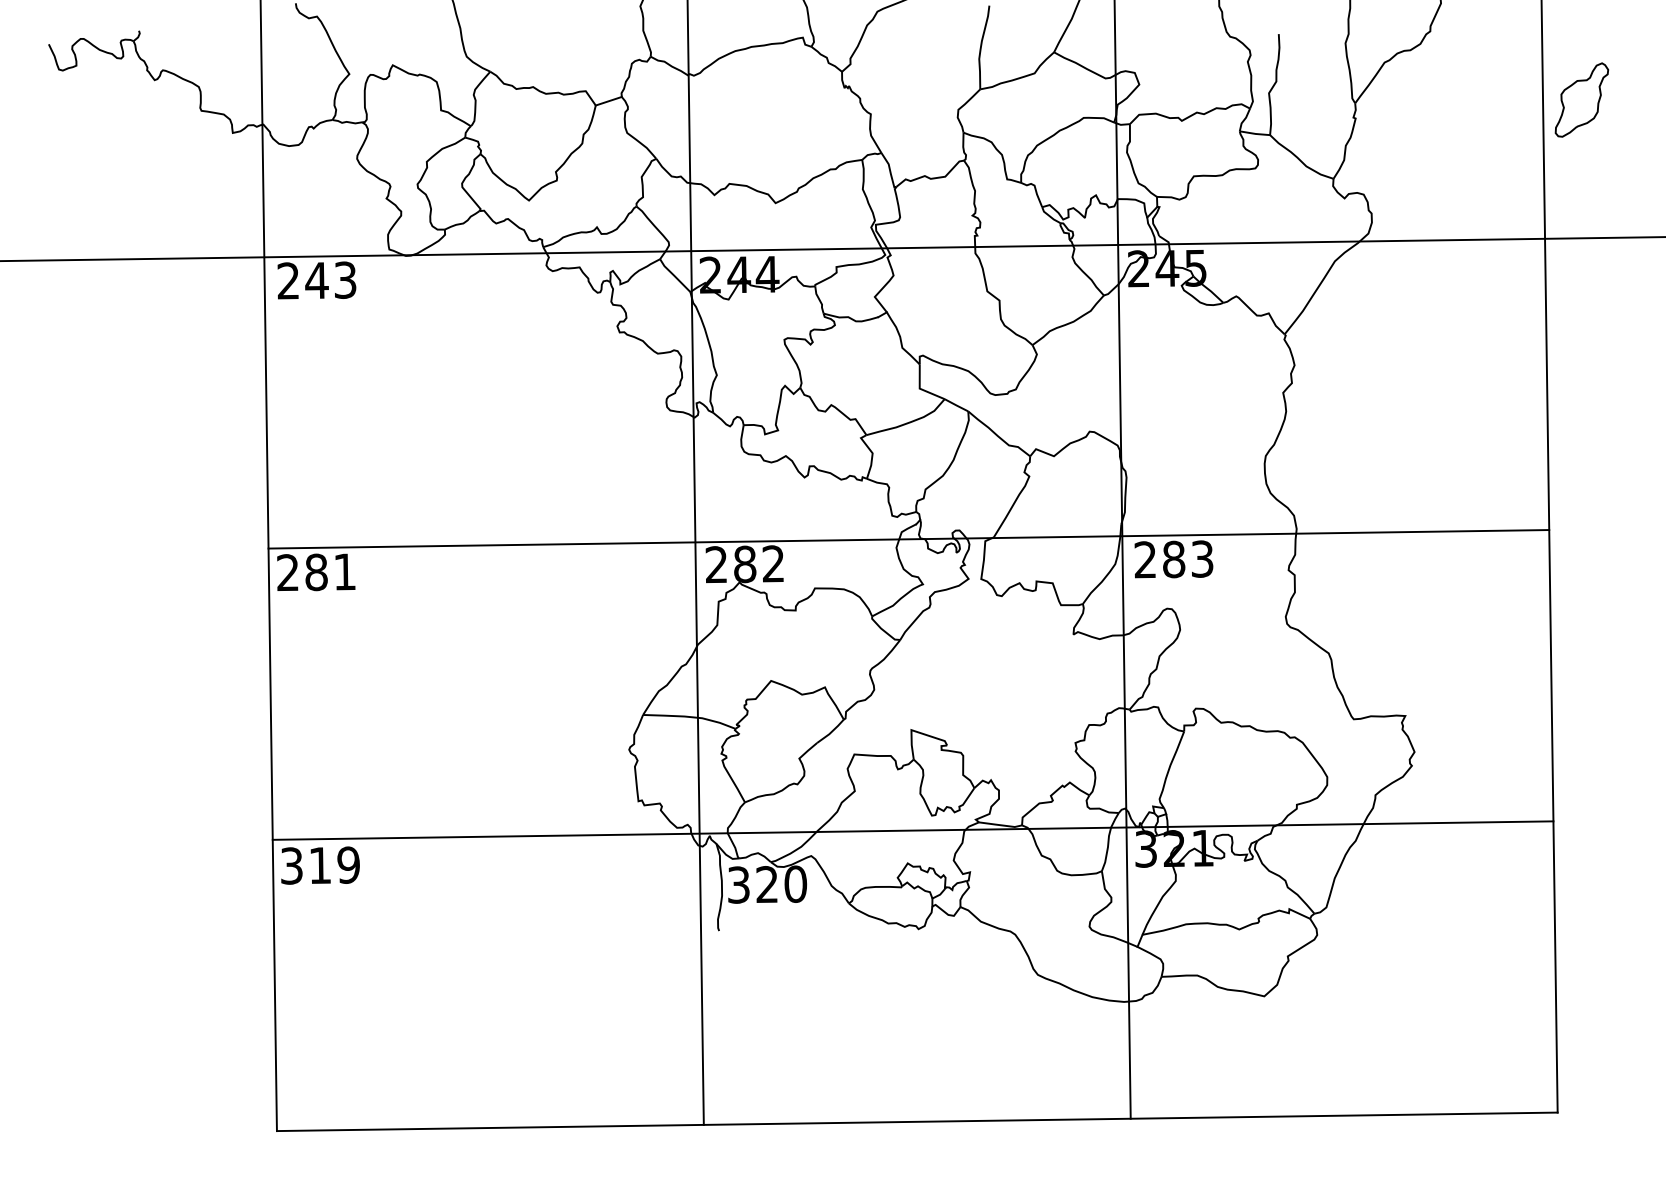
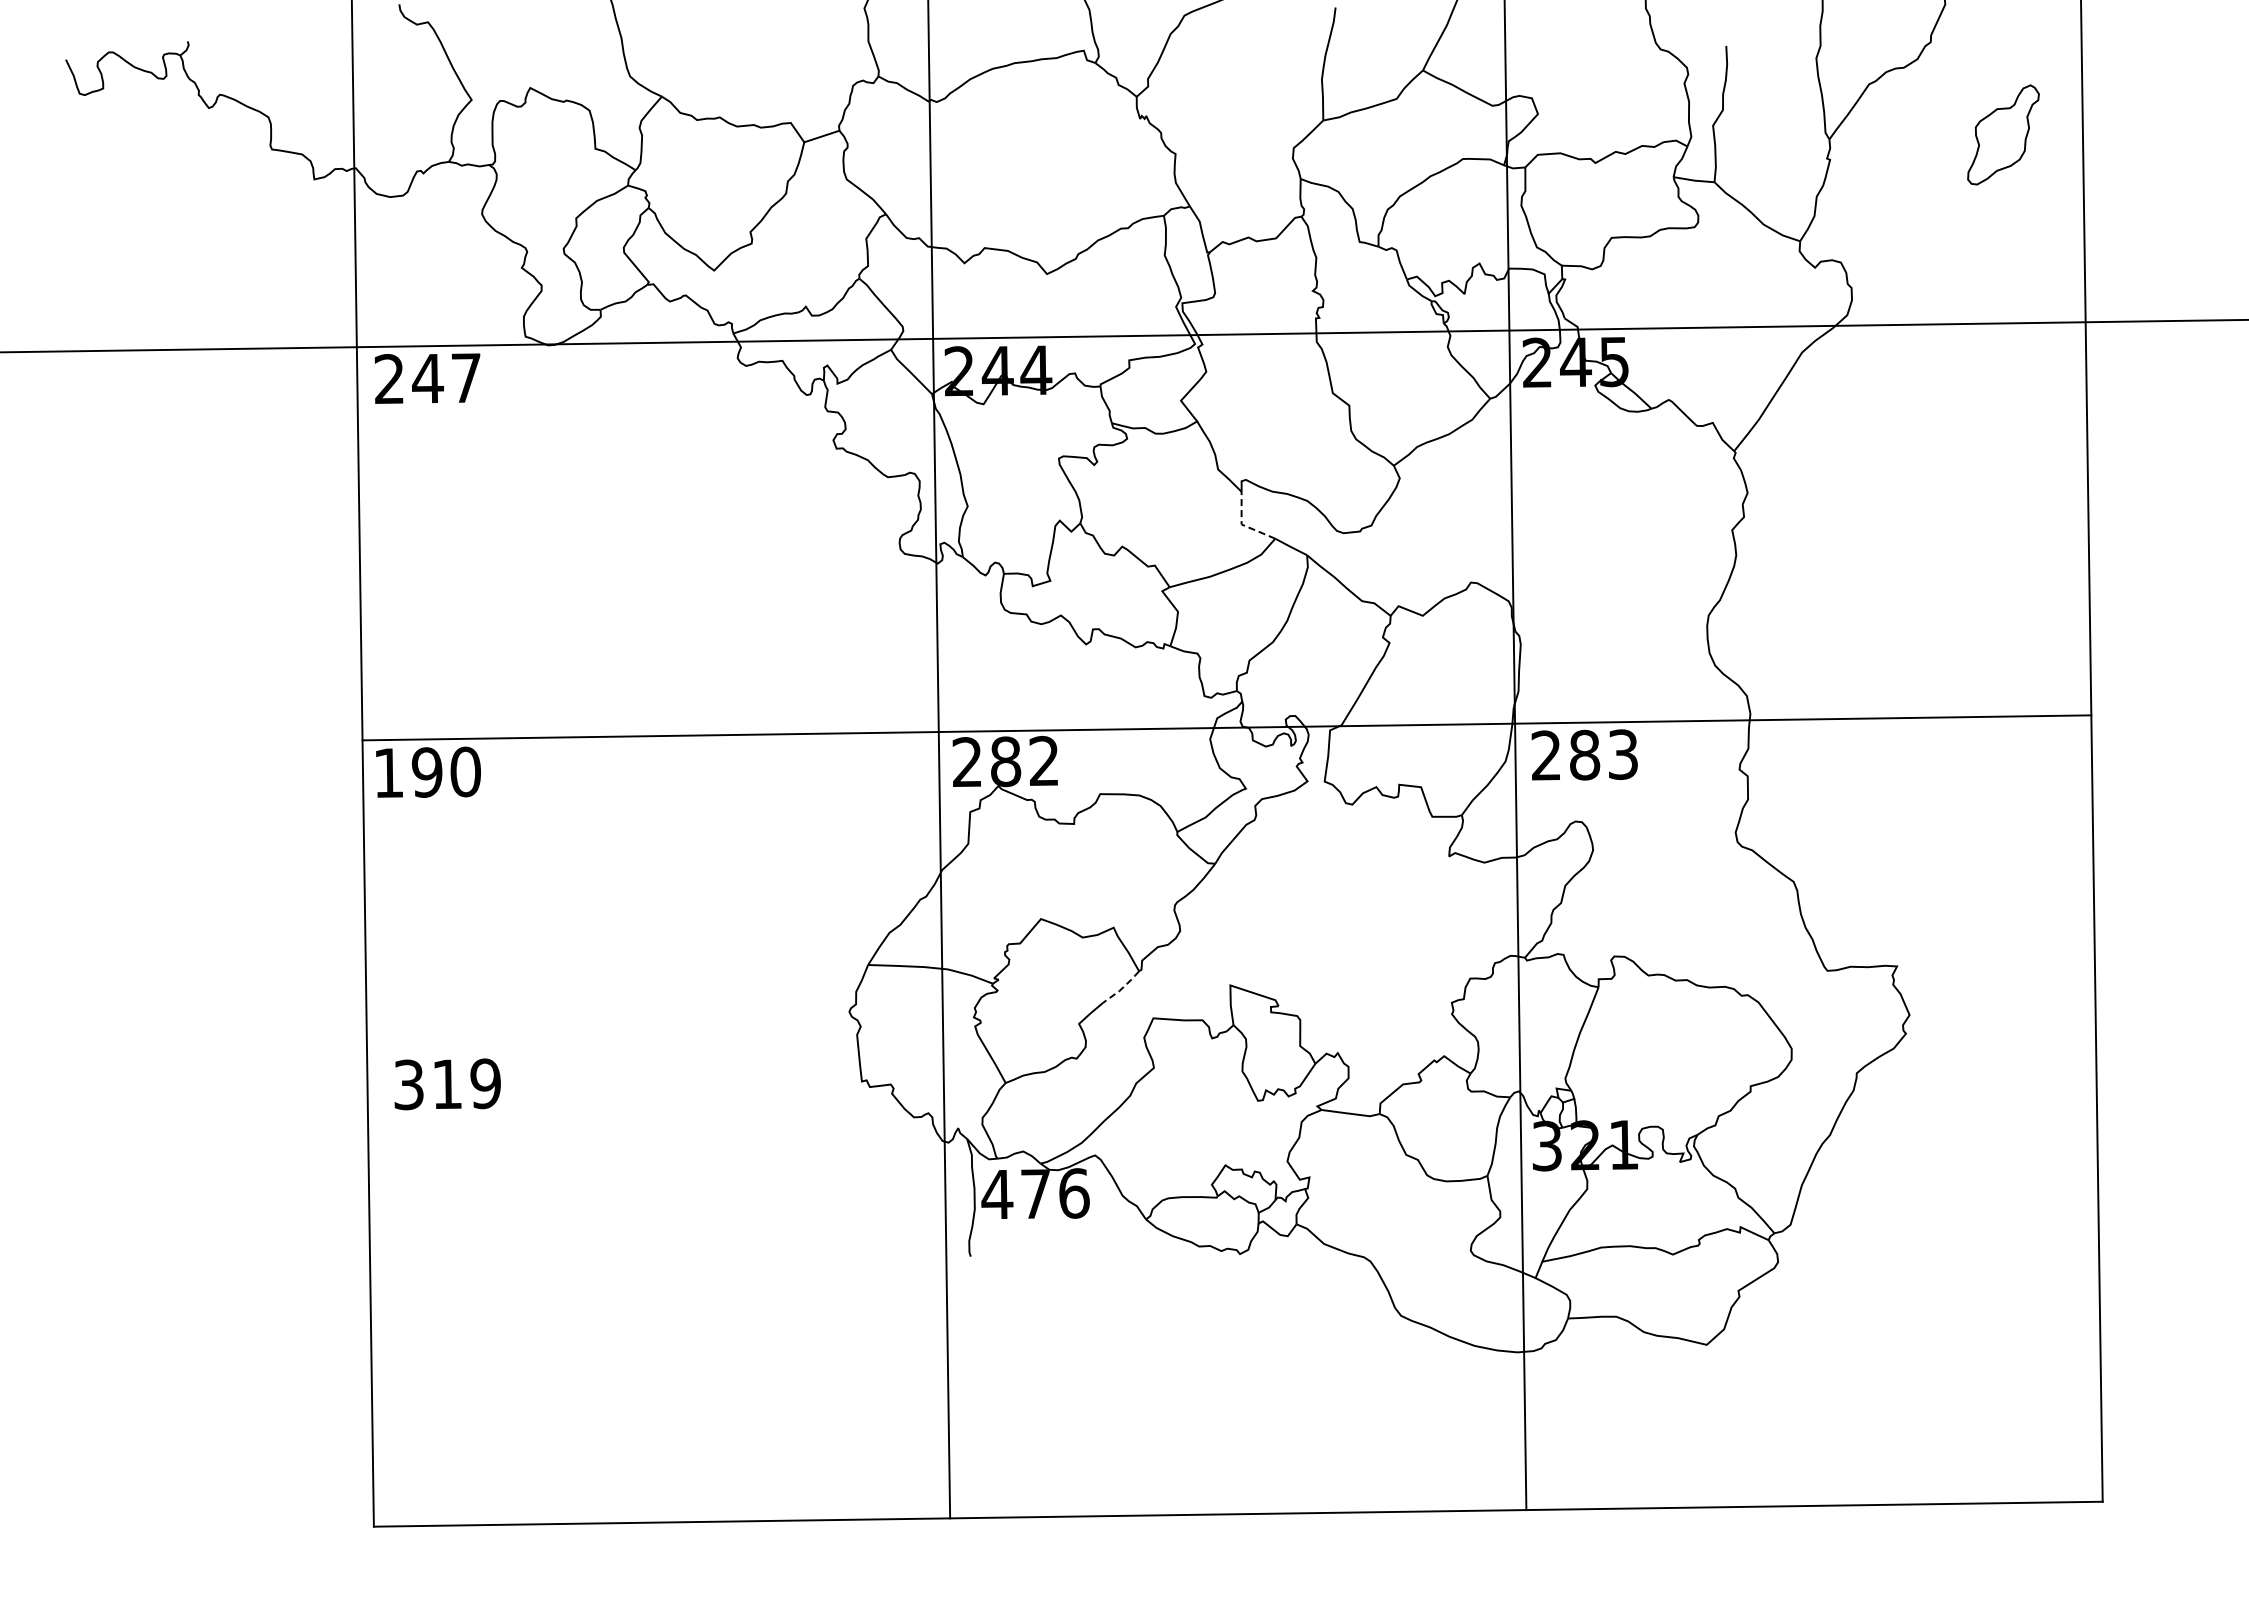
part: (1581, 99) -> (2003, 134), moved
text: (345, 279) -> (466, 377), 243 -> 247
line: (920, 388) -> (1242, 524), solid -> dashed
text: (316, 571) -> (427, 771), 281 -> 190
line: (831, 732) -> (1122, 988), solid -> dashed
line: (913, 830) -> (1232, 1120), removed
text: (320, 865) -> (447, 1084), moved
text: (767, 884) -> (1035, 1193), 320 -> 476

